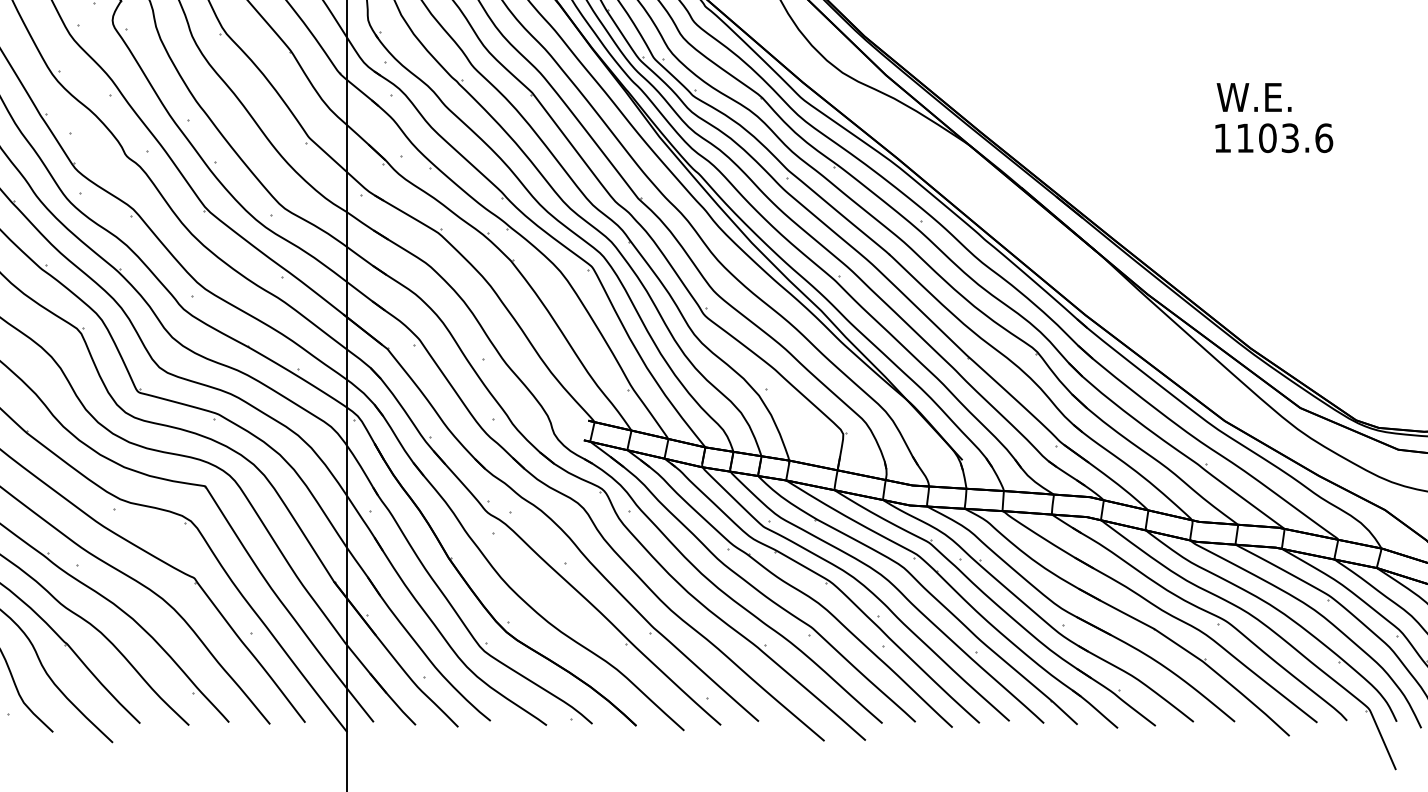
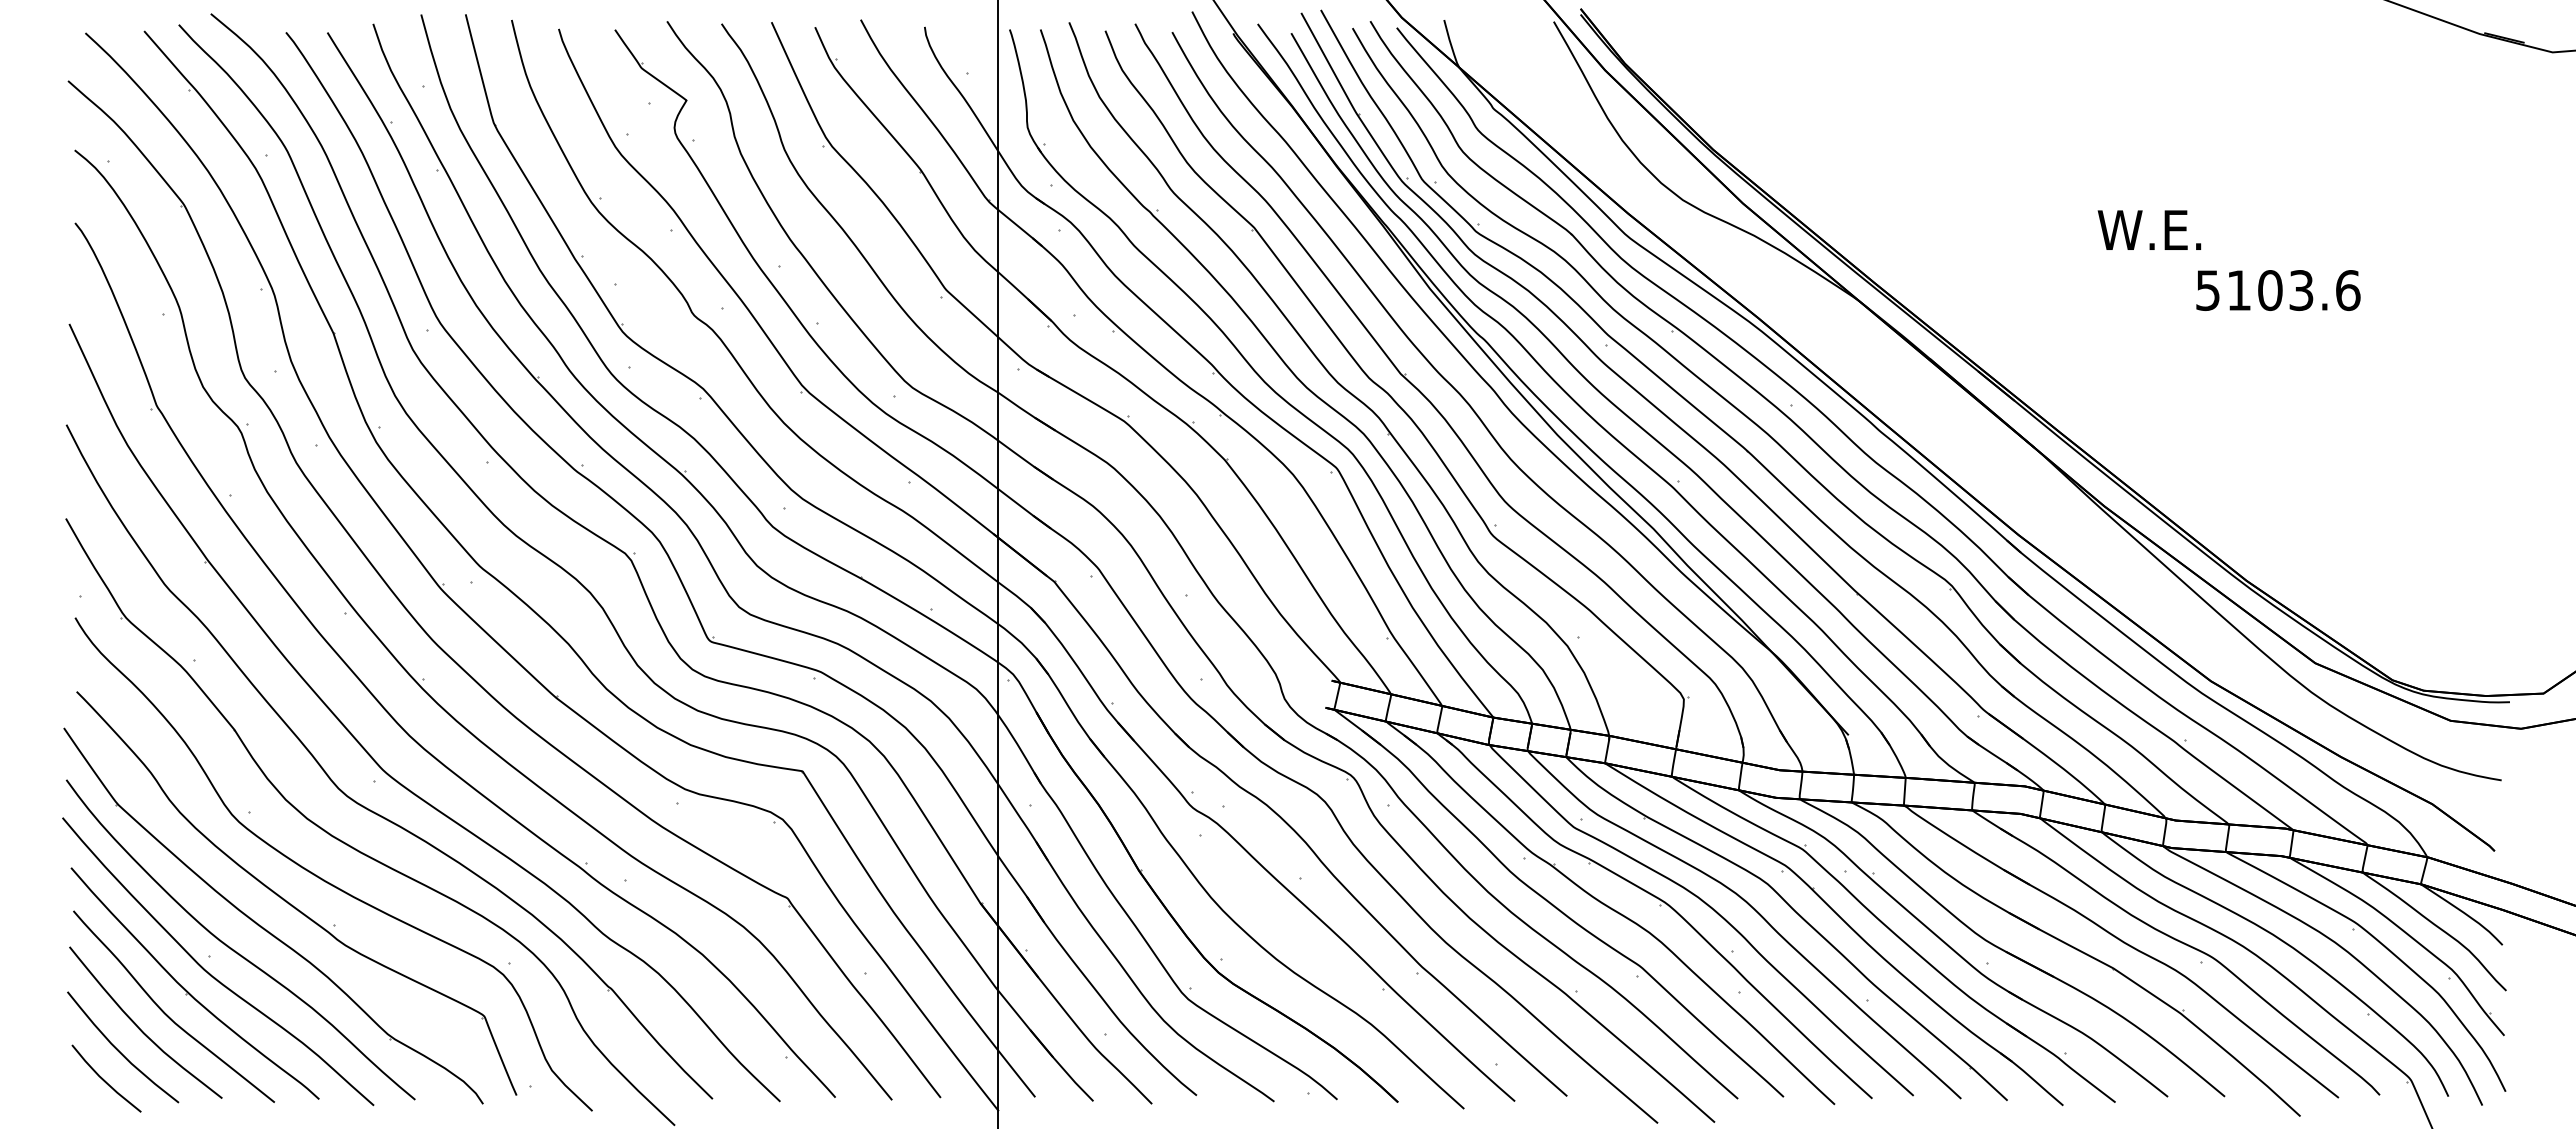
text: (1254, 96) -> (2149, 229), moved
text: (1222, 138) -> (2207, 290), 1103.6 -> 5103.6

